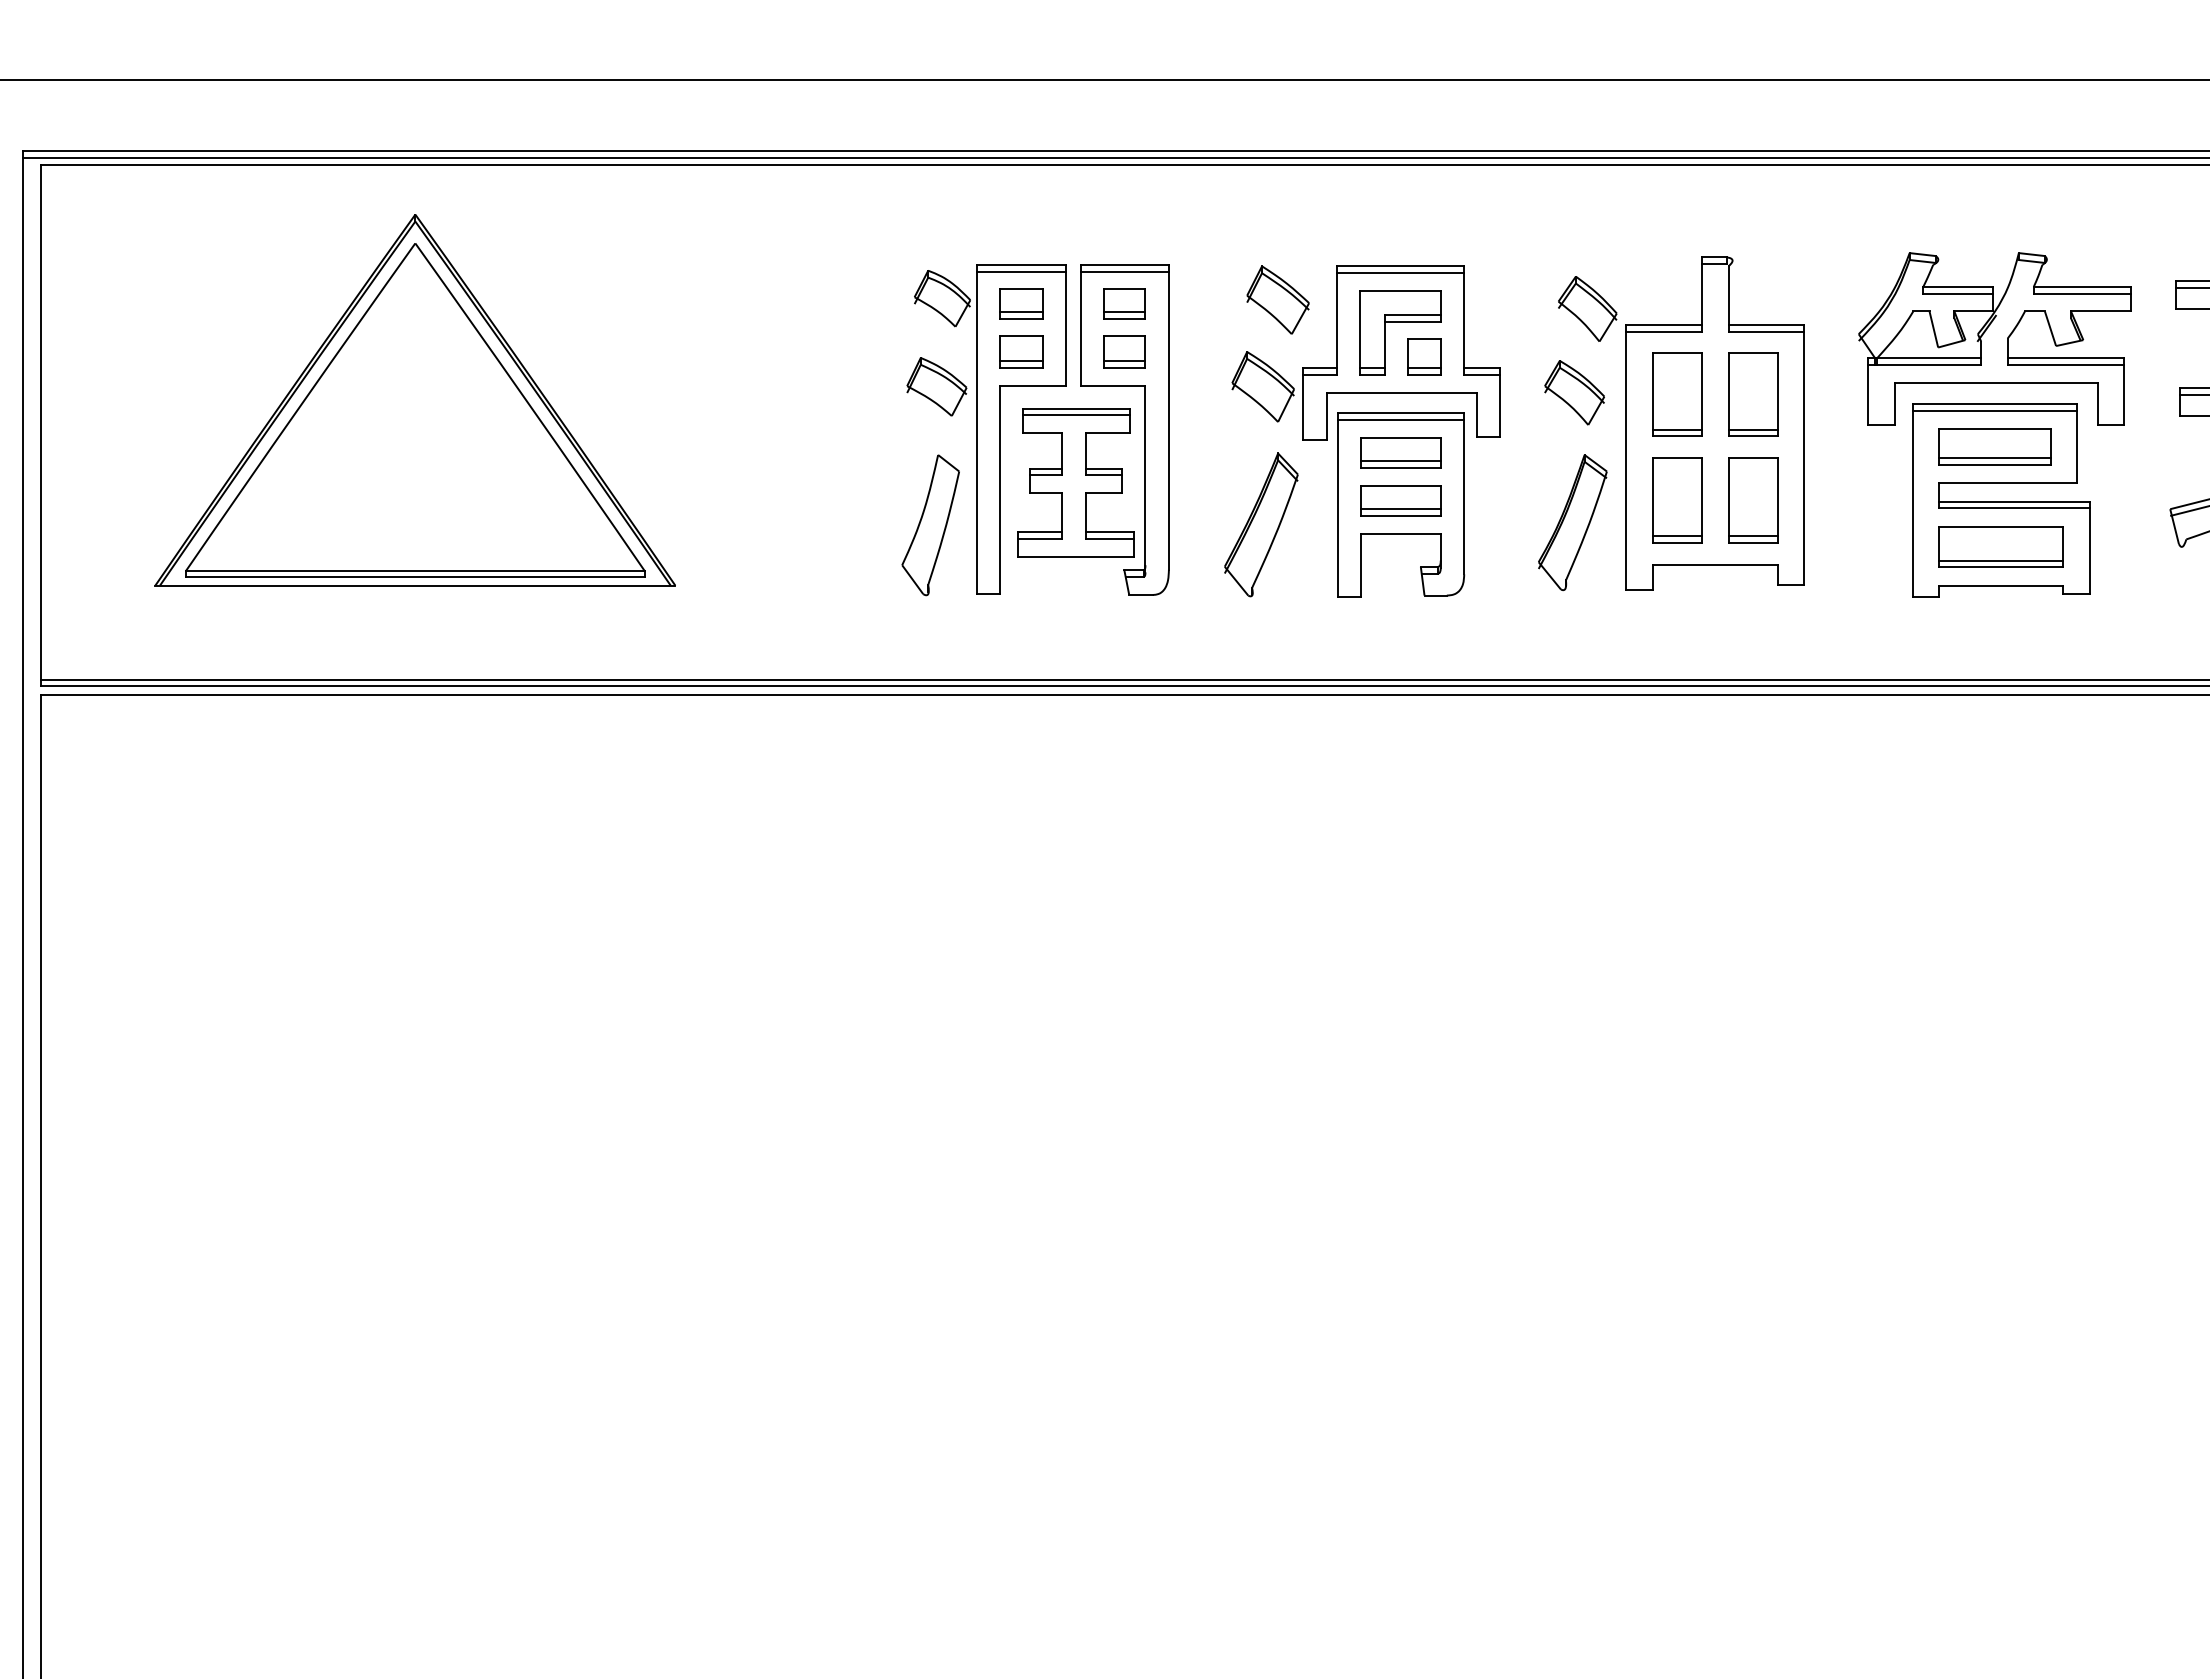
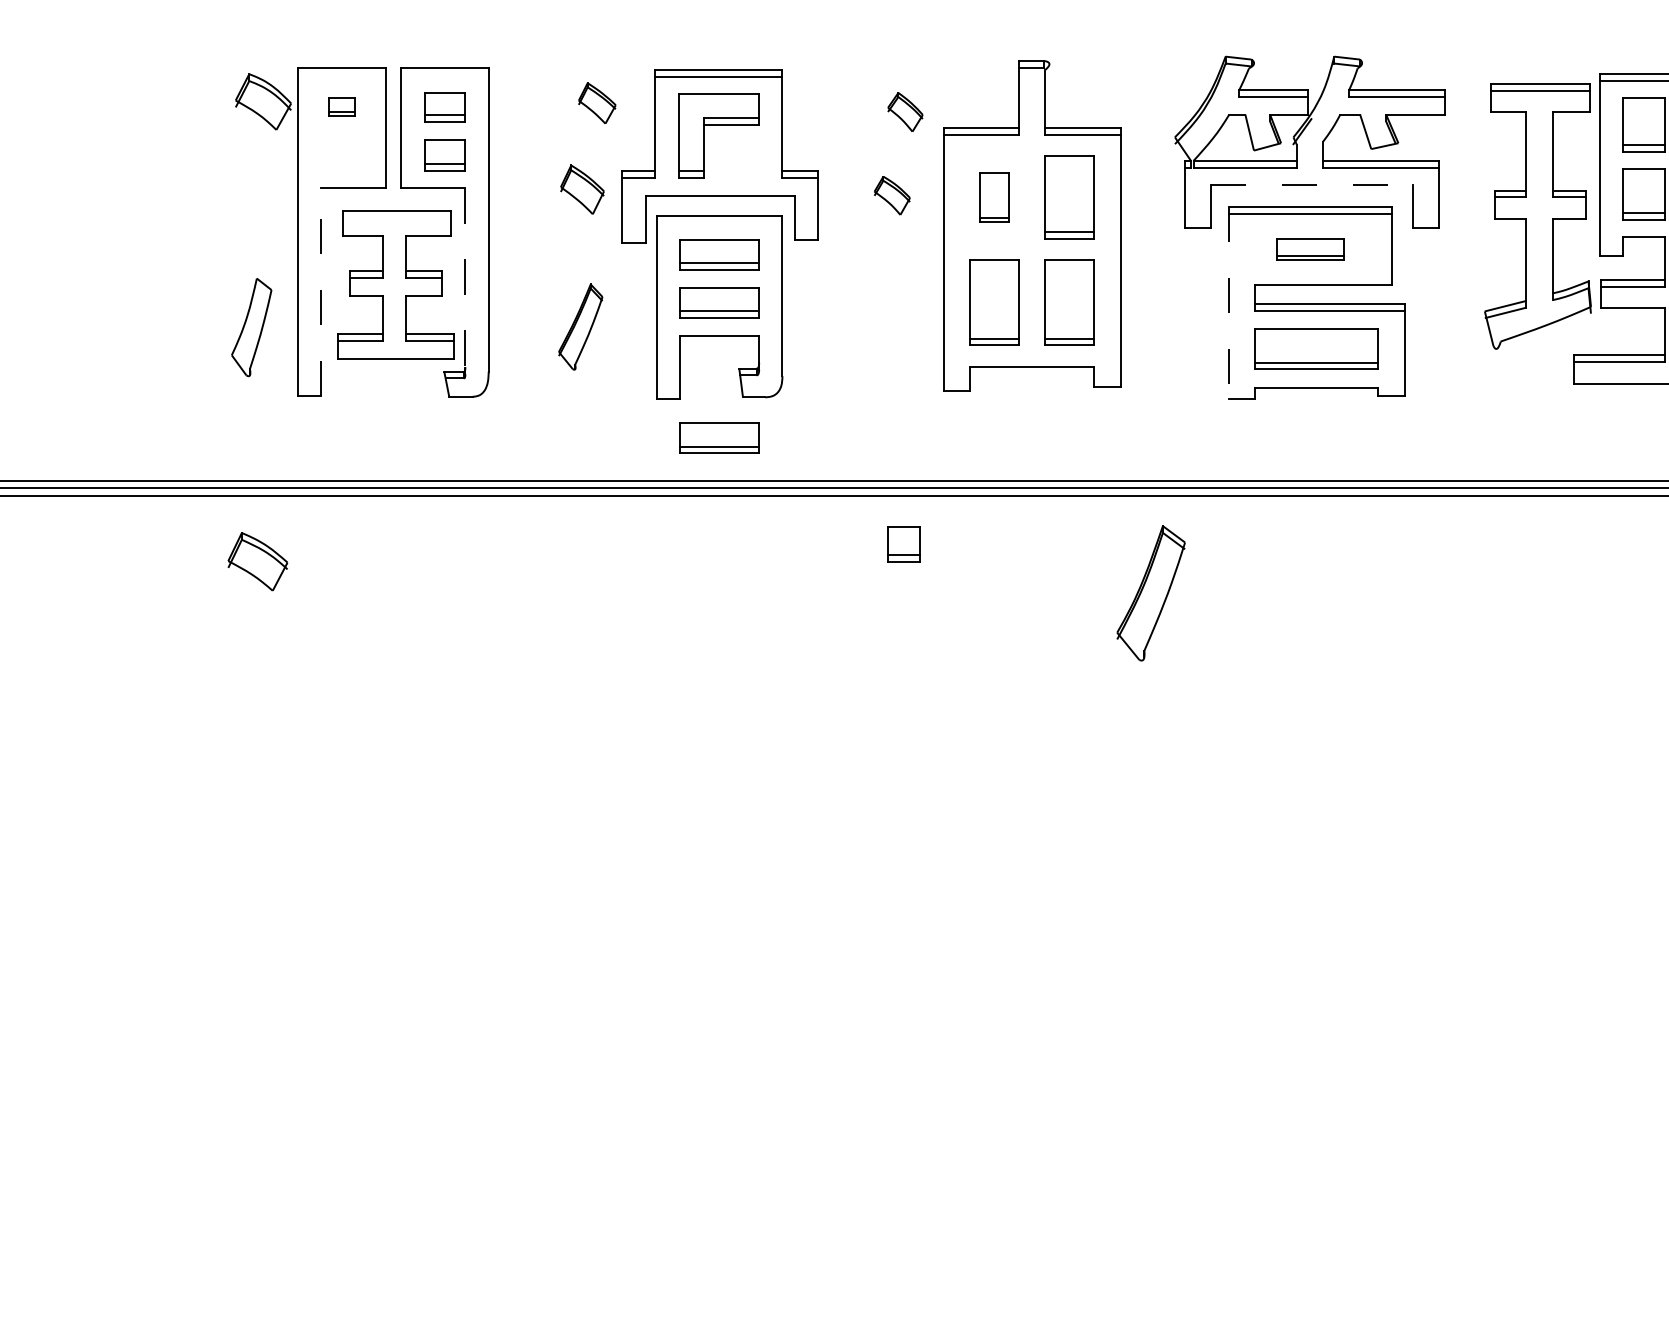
line: (1020, 271) -> (341, 74), removed
line: (1124, 271) -> (444, 74), removed
part: (1277, 299) -> (596, 102), size x0.6
part: (1021, 303) -> (342, 106), size x0.6
part: (1587, 308) -> (905, 111), size x0.6
part: (1021, 351) -> (342, 154), removed
part: (1424, 356) -> (904, 543), moved
line: (1996, 382) -> (1312, 185), solid -> dashed
part: (936, 386) -> (257, 561), moved
part: (1262, 386) -> (581, 189), size x0.7
part: (1574, 392) -> (892, 195), size x0.6
part: (1677, 394) -> (994, 197), size x0.6
line: (1076, 415) -> (396, 218), removed
line: (1400, 419) -> (719, 222), removed
part: (1994, 446) -> (1310, 249), size x0.6
line: (1145, 475) -> (465, 277), solid -> dashed
line: (1000, 489) -> (321, 291), solid -> dashed
line: (1913, 500) -> (1229, 302), solid -> dashed
part: (1572, 522) -> (1150, 593), moved
part: (1261, 524) -> (580, 326), size x0.6
part: (930, 525) -> (251, 327), size x0.7
part: (1400, 636) -> (719, 438), added

